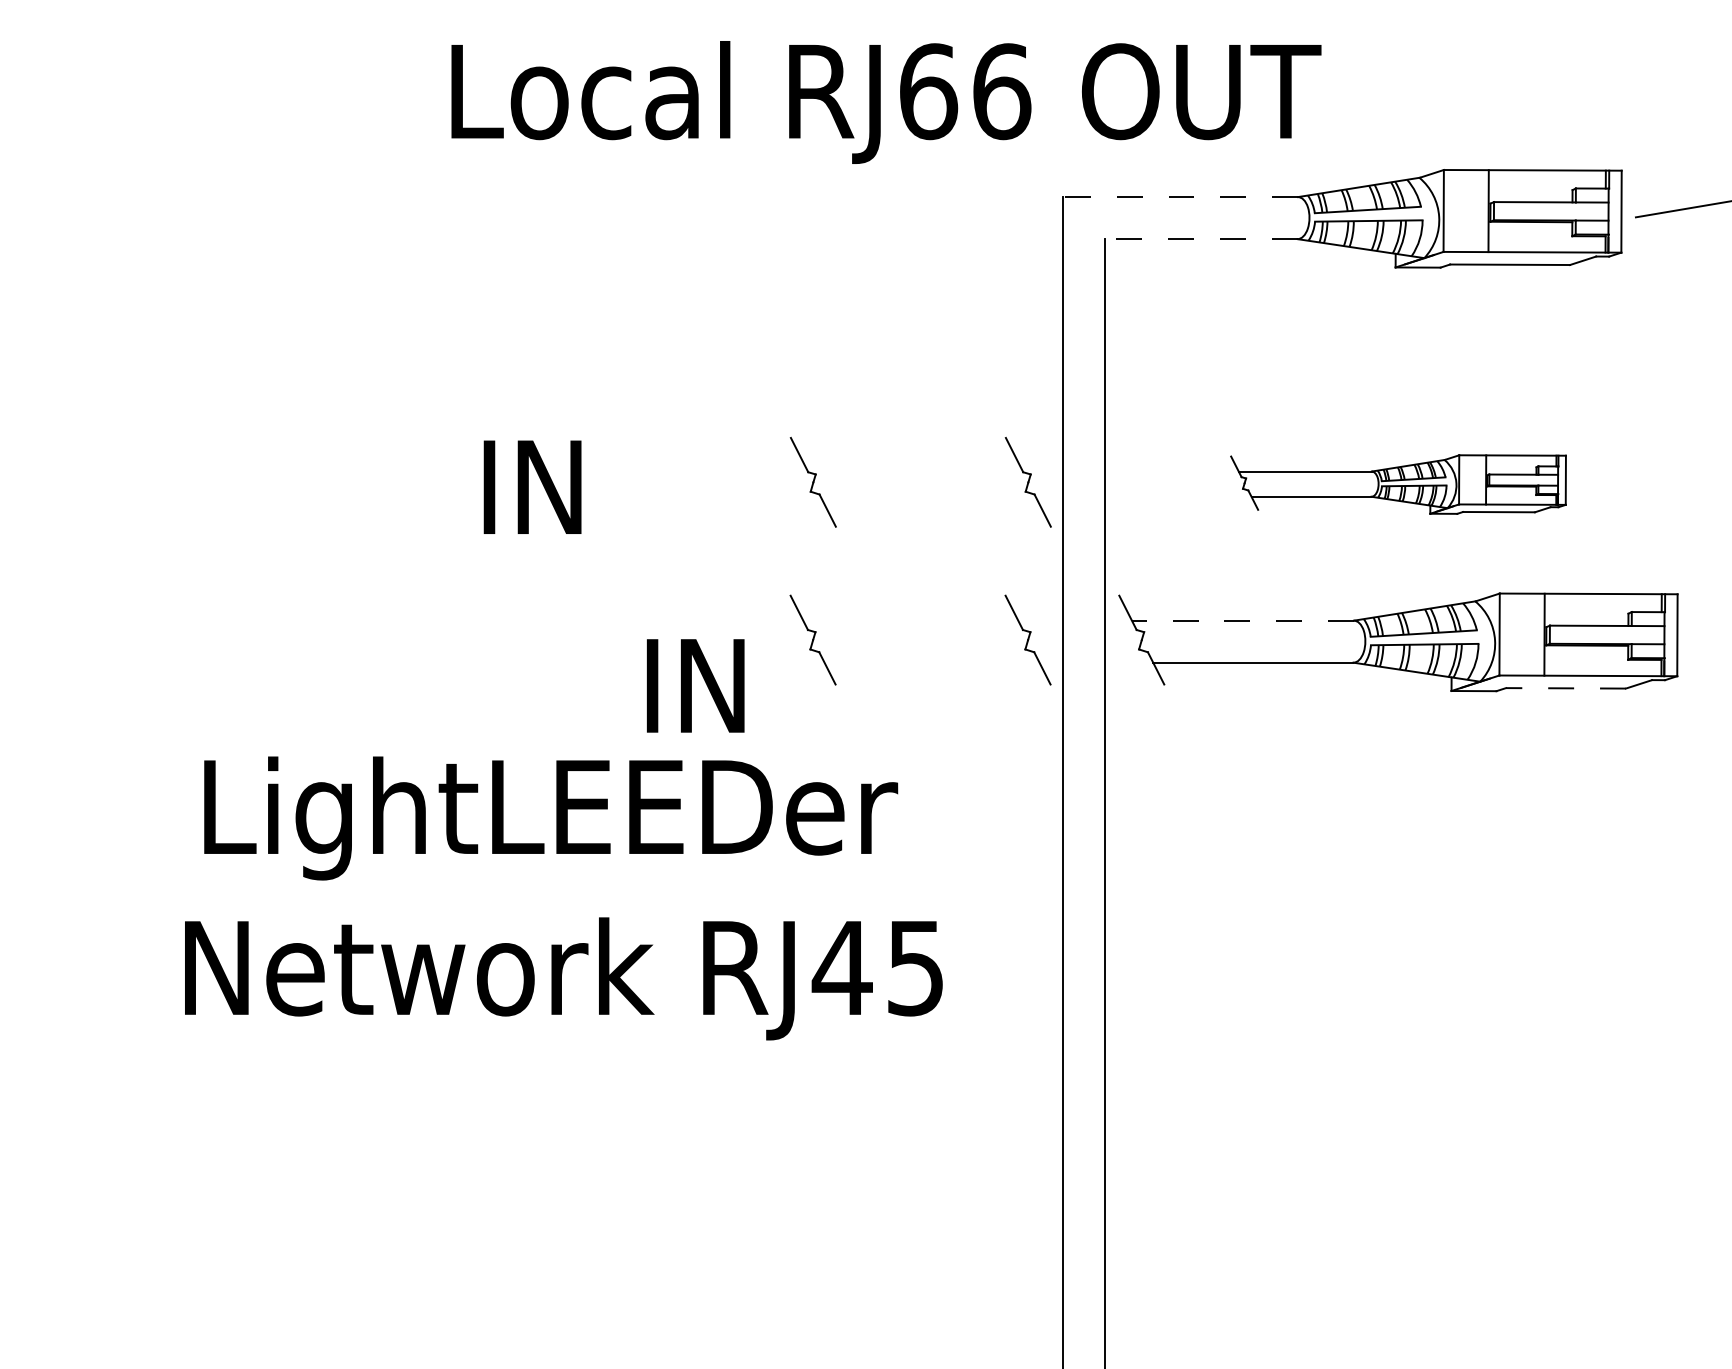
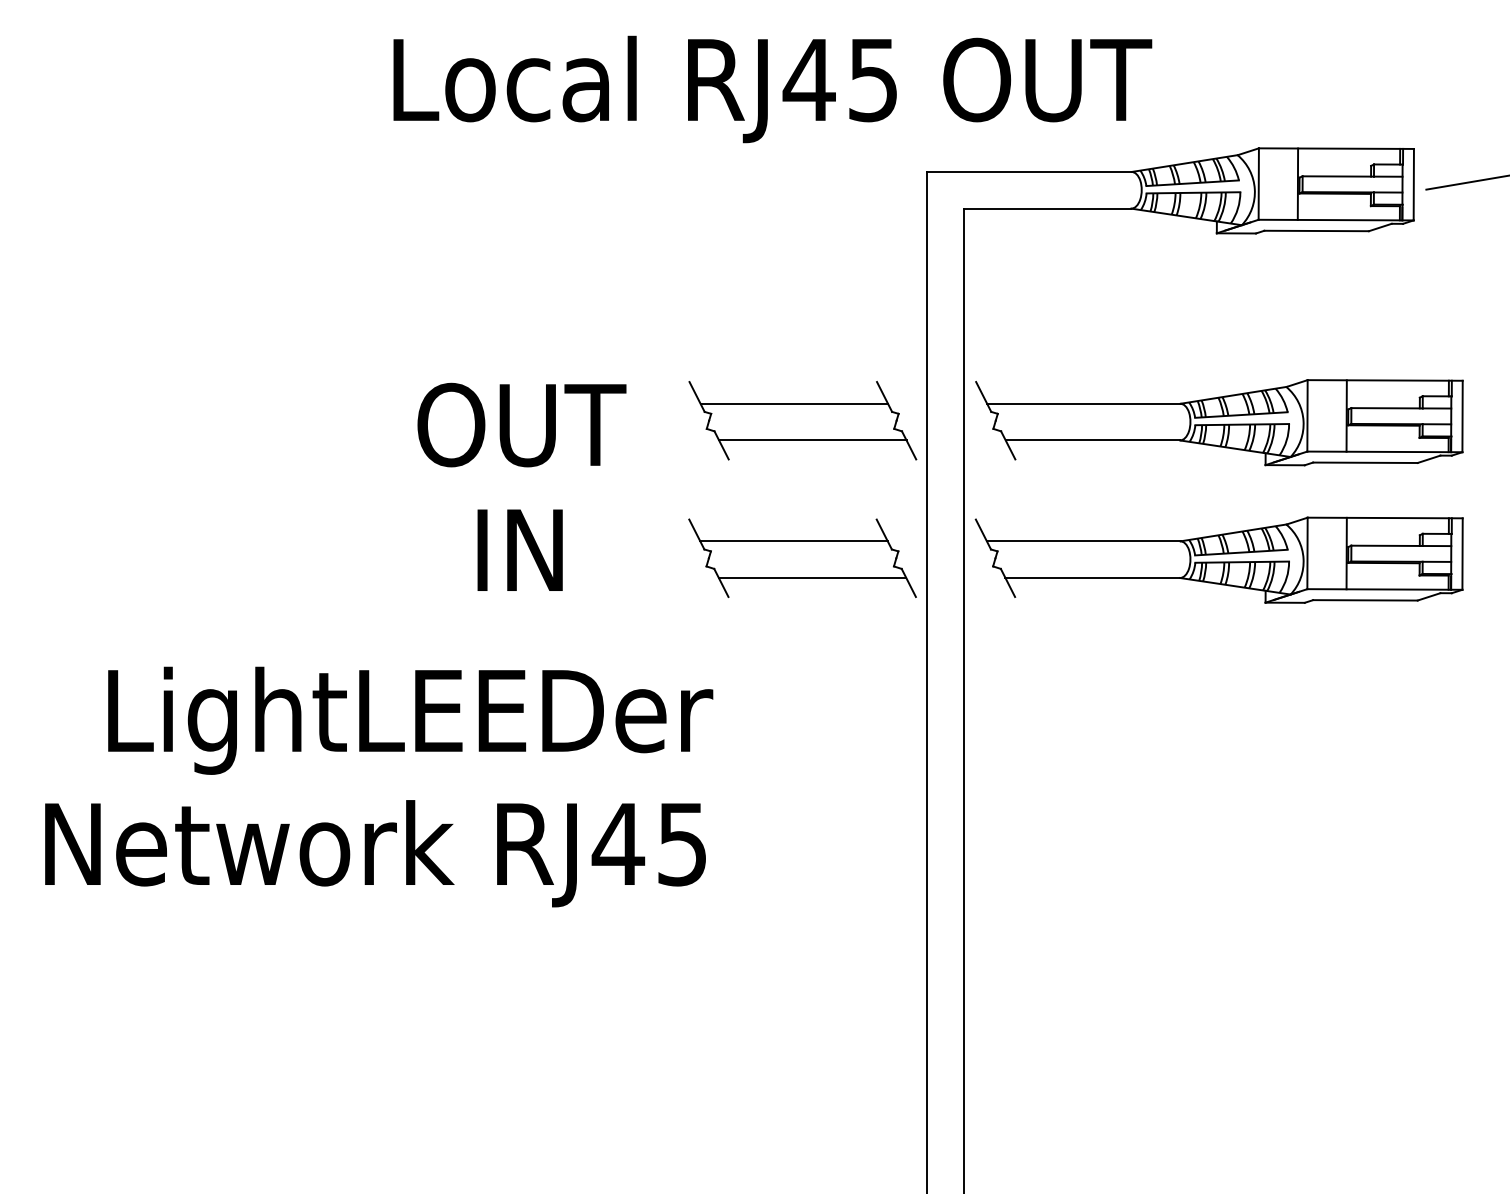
text: (964, 91) -> (840, 79), RJ66 -> RJ45
line: (1180, 197) -> (1029, 172), dashed -> solid
line: (1200, 239) -> (1046, 208), dashed -> solid
line: (910, 462) -> (793, 403), added
part: (1398, 484) -> (1219, 422), size x1.67
text: (598, 487) -> (521, 425), IN -> OUT
line: (931, 504) -> (812, 440), added
line: (910, 620) -> (793, 541), added
line: (1242, 620) -> (1083, 541), dashed -> solid
line: (931, 662) -> (812, 577), added
text: (695, 685) -> (519, 549), moved
line: (1566, 688) -> (1365, 600), dashed -> solid
text: (551, 818) -> (410, 720), moved
text: (563, 978) -> (375, 853), moved

